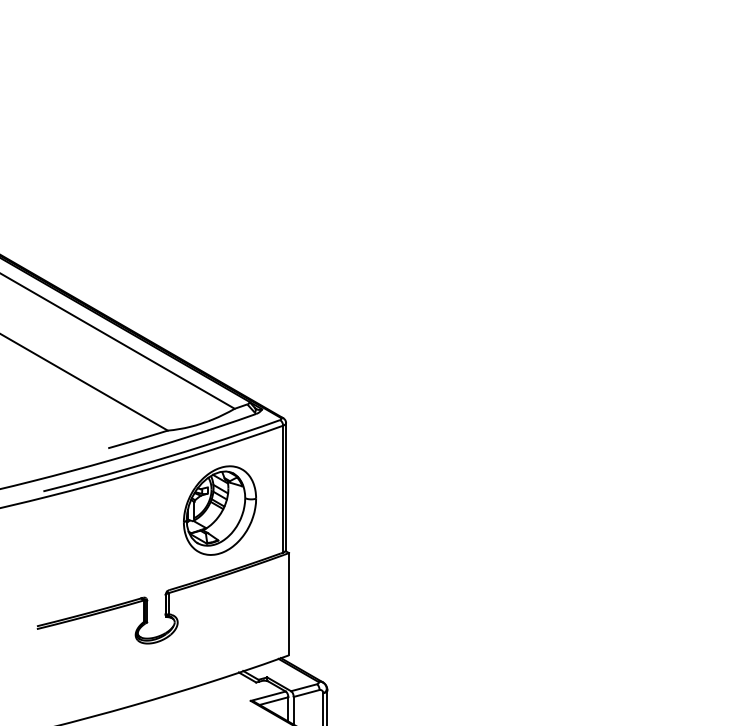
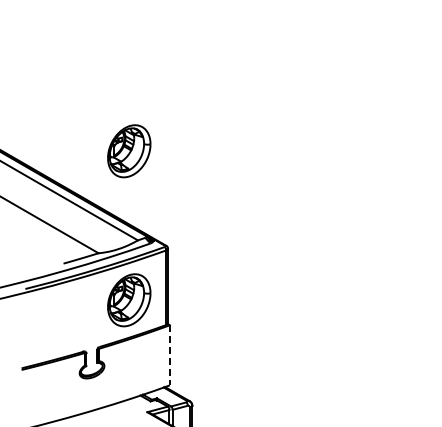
part: (220, 257) -> (129, 151), added
line: (288, 604) -> (169, 355), solid -> dashed

